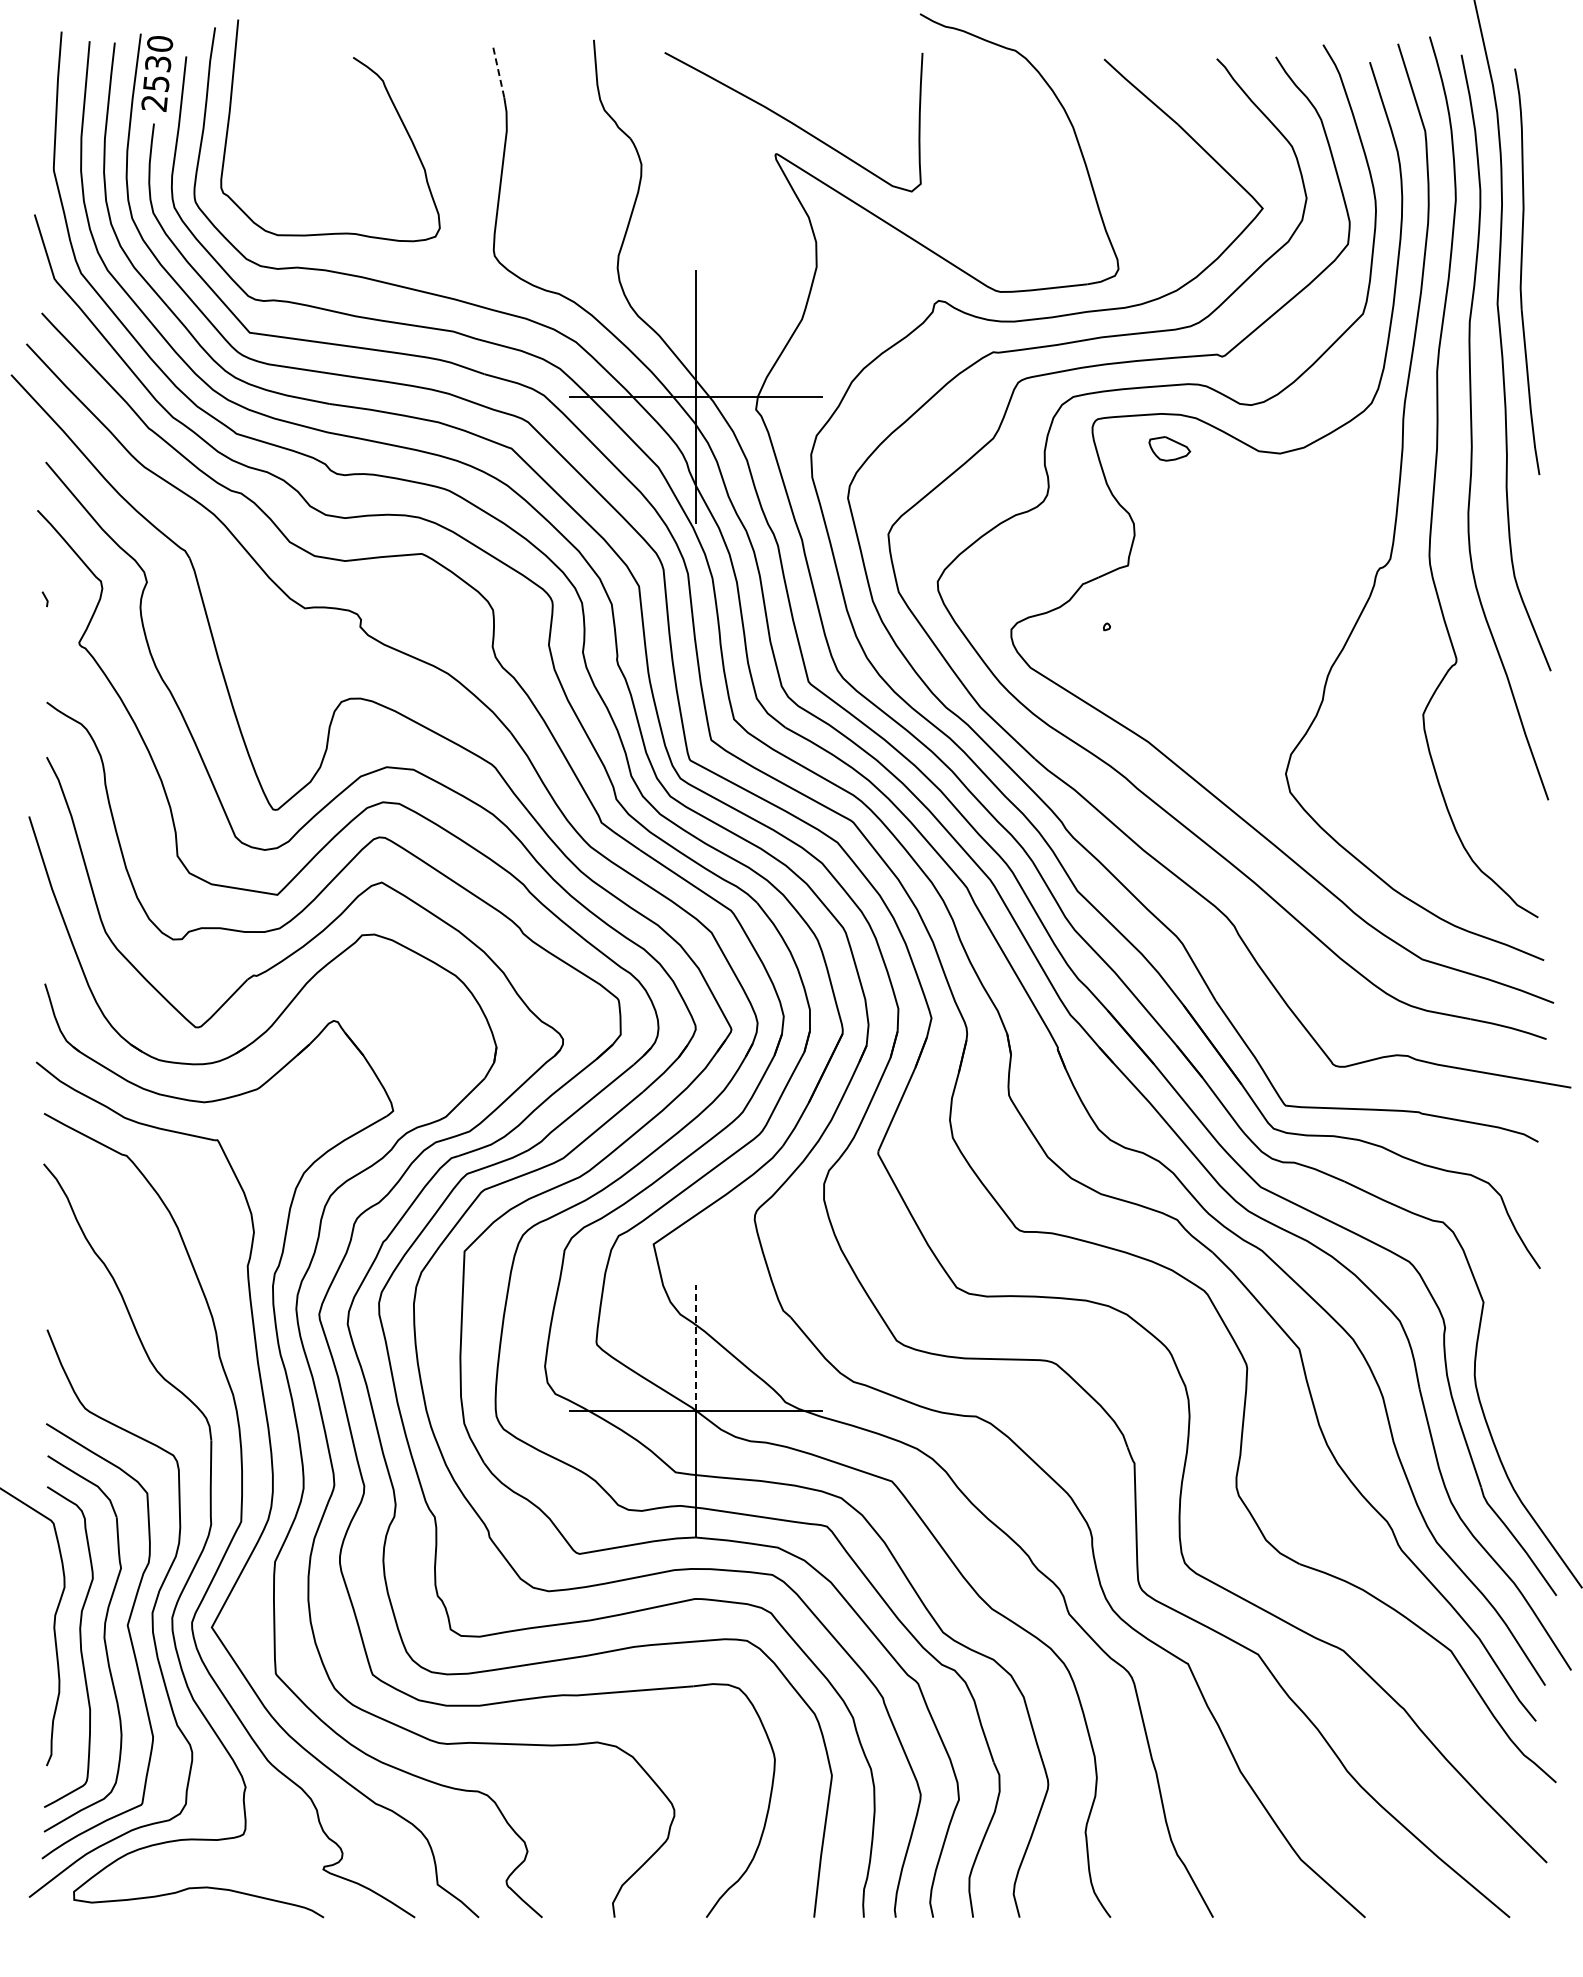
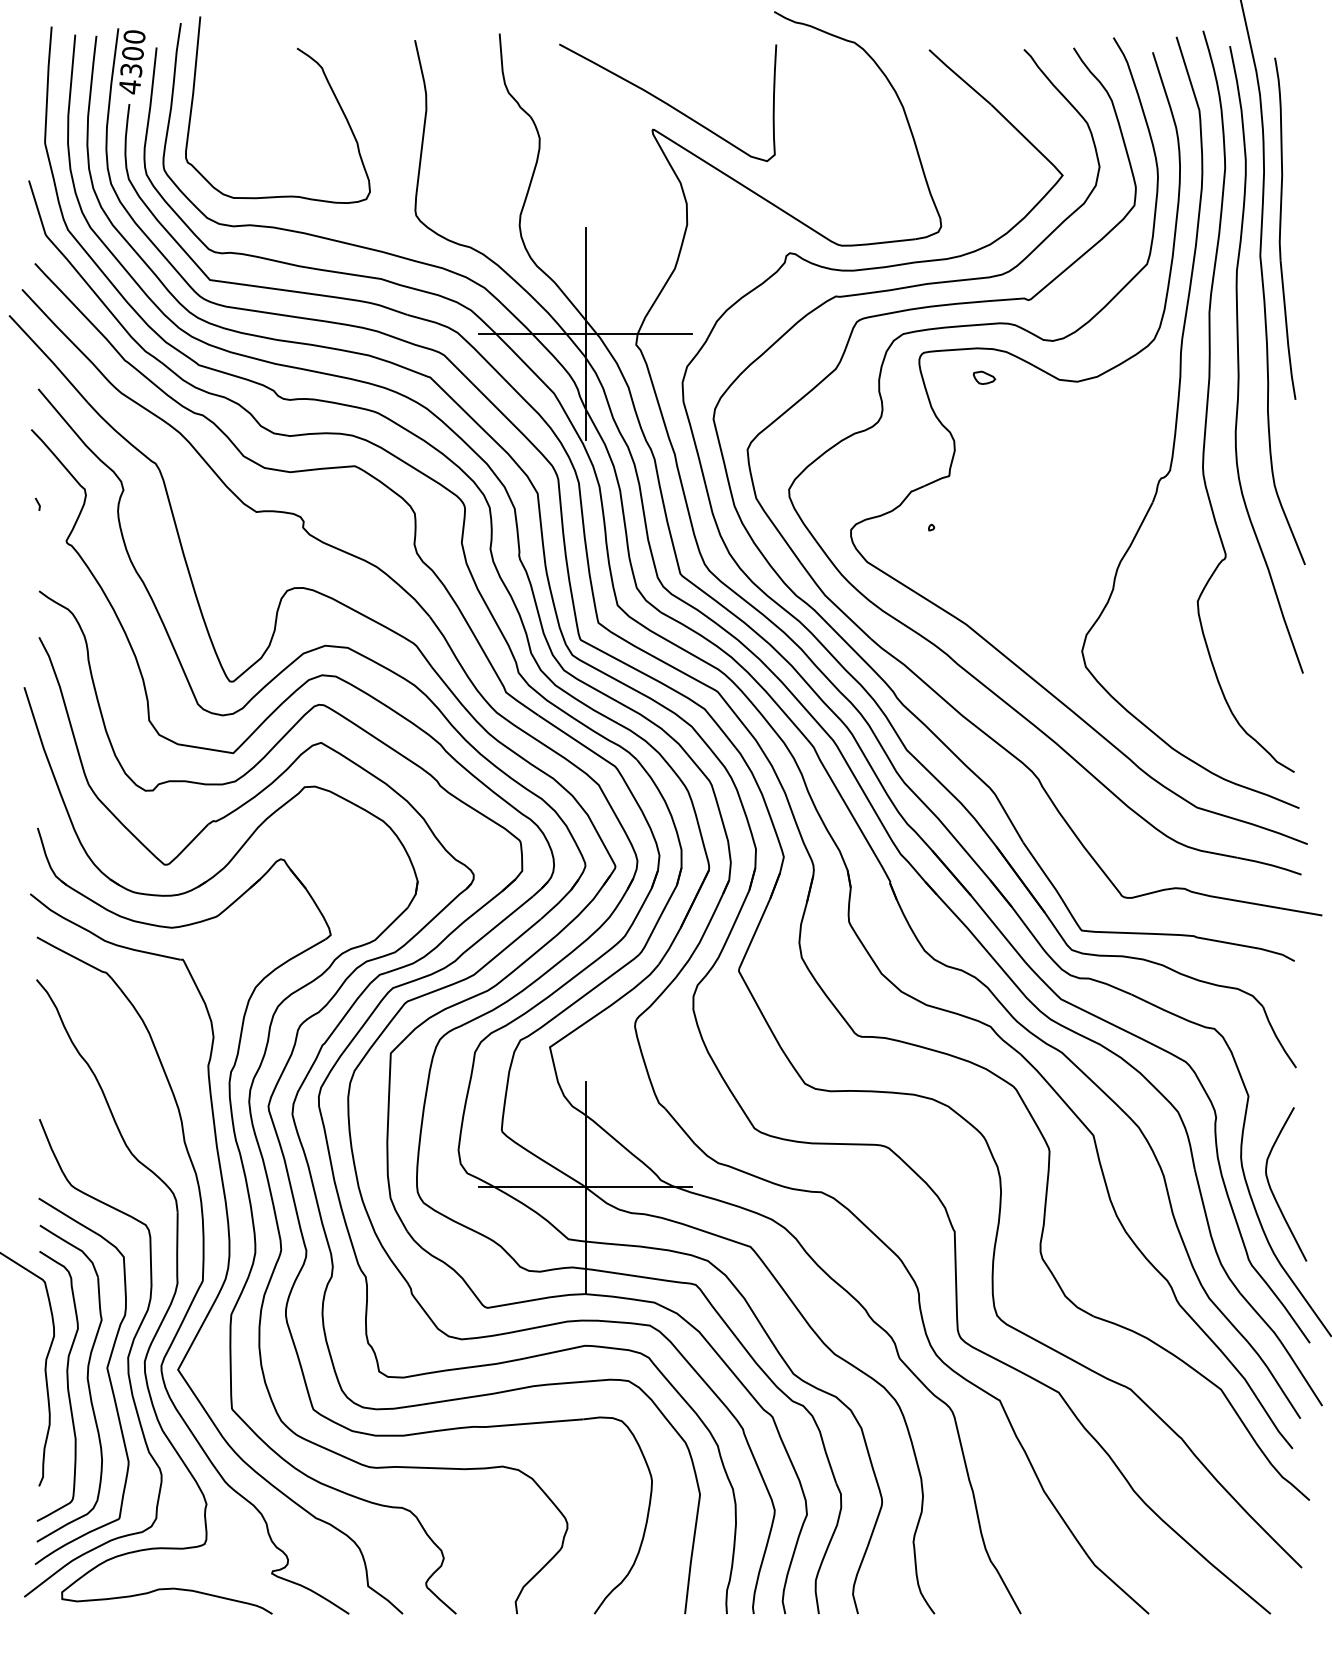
line: (498, 72) -> (419, 61), dashed -> solid
text: (156, 83) -> (131, 70), 2530 -> 4300
part: (1169, 448) -> (984, 377), size x0.62
line: (696, 1347) -> (586, 1134), dashed -> solid
curve: (1512, 1415) -> (1272, 1191), added

